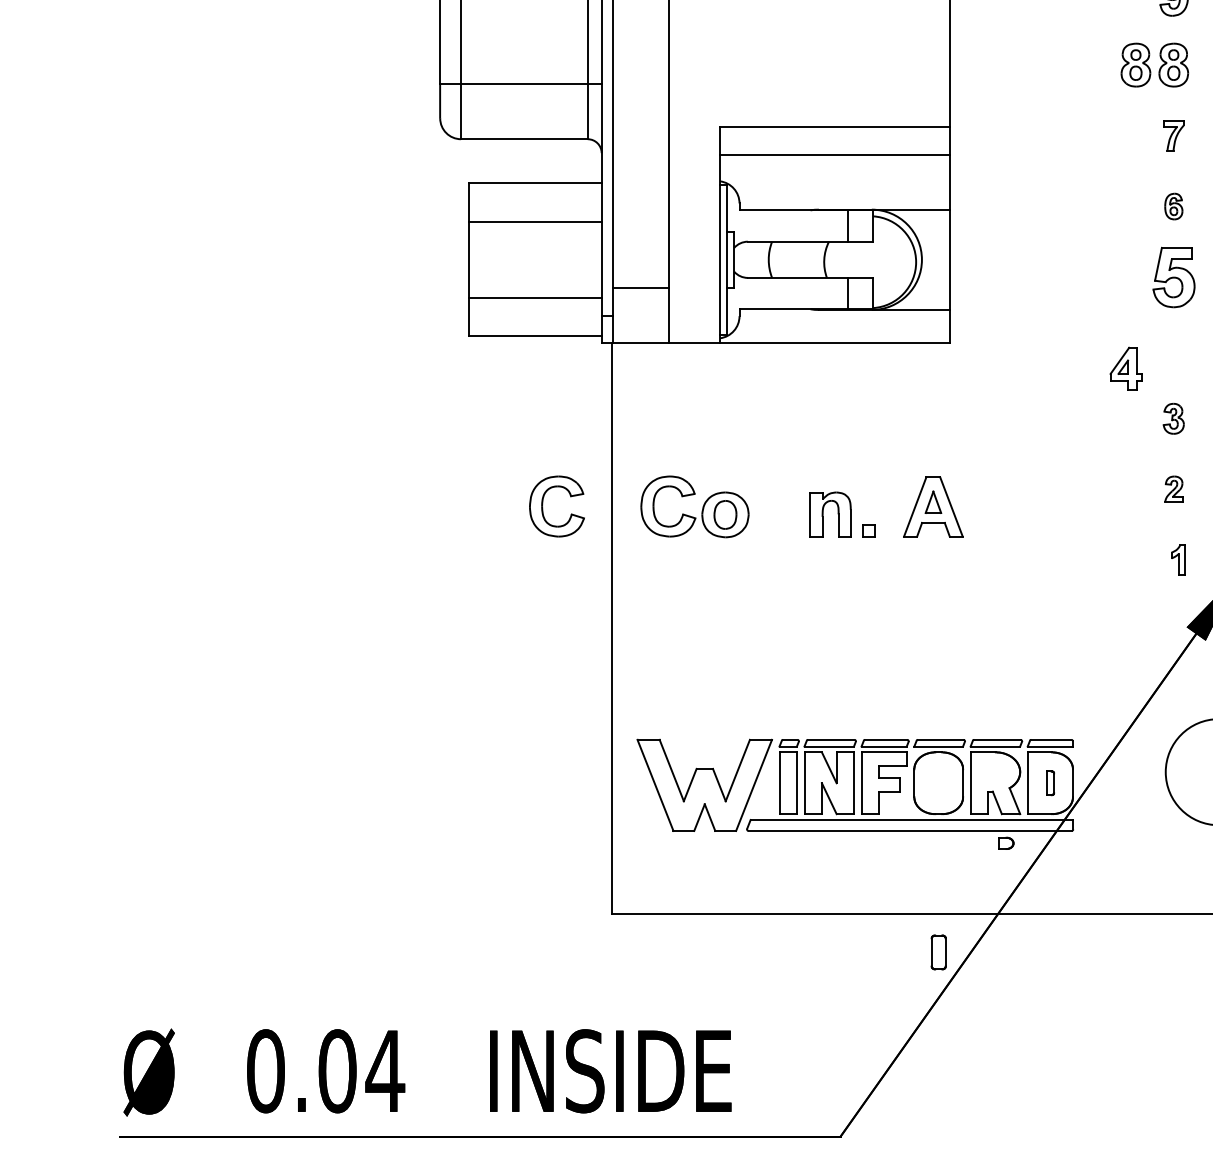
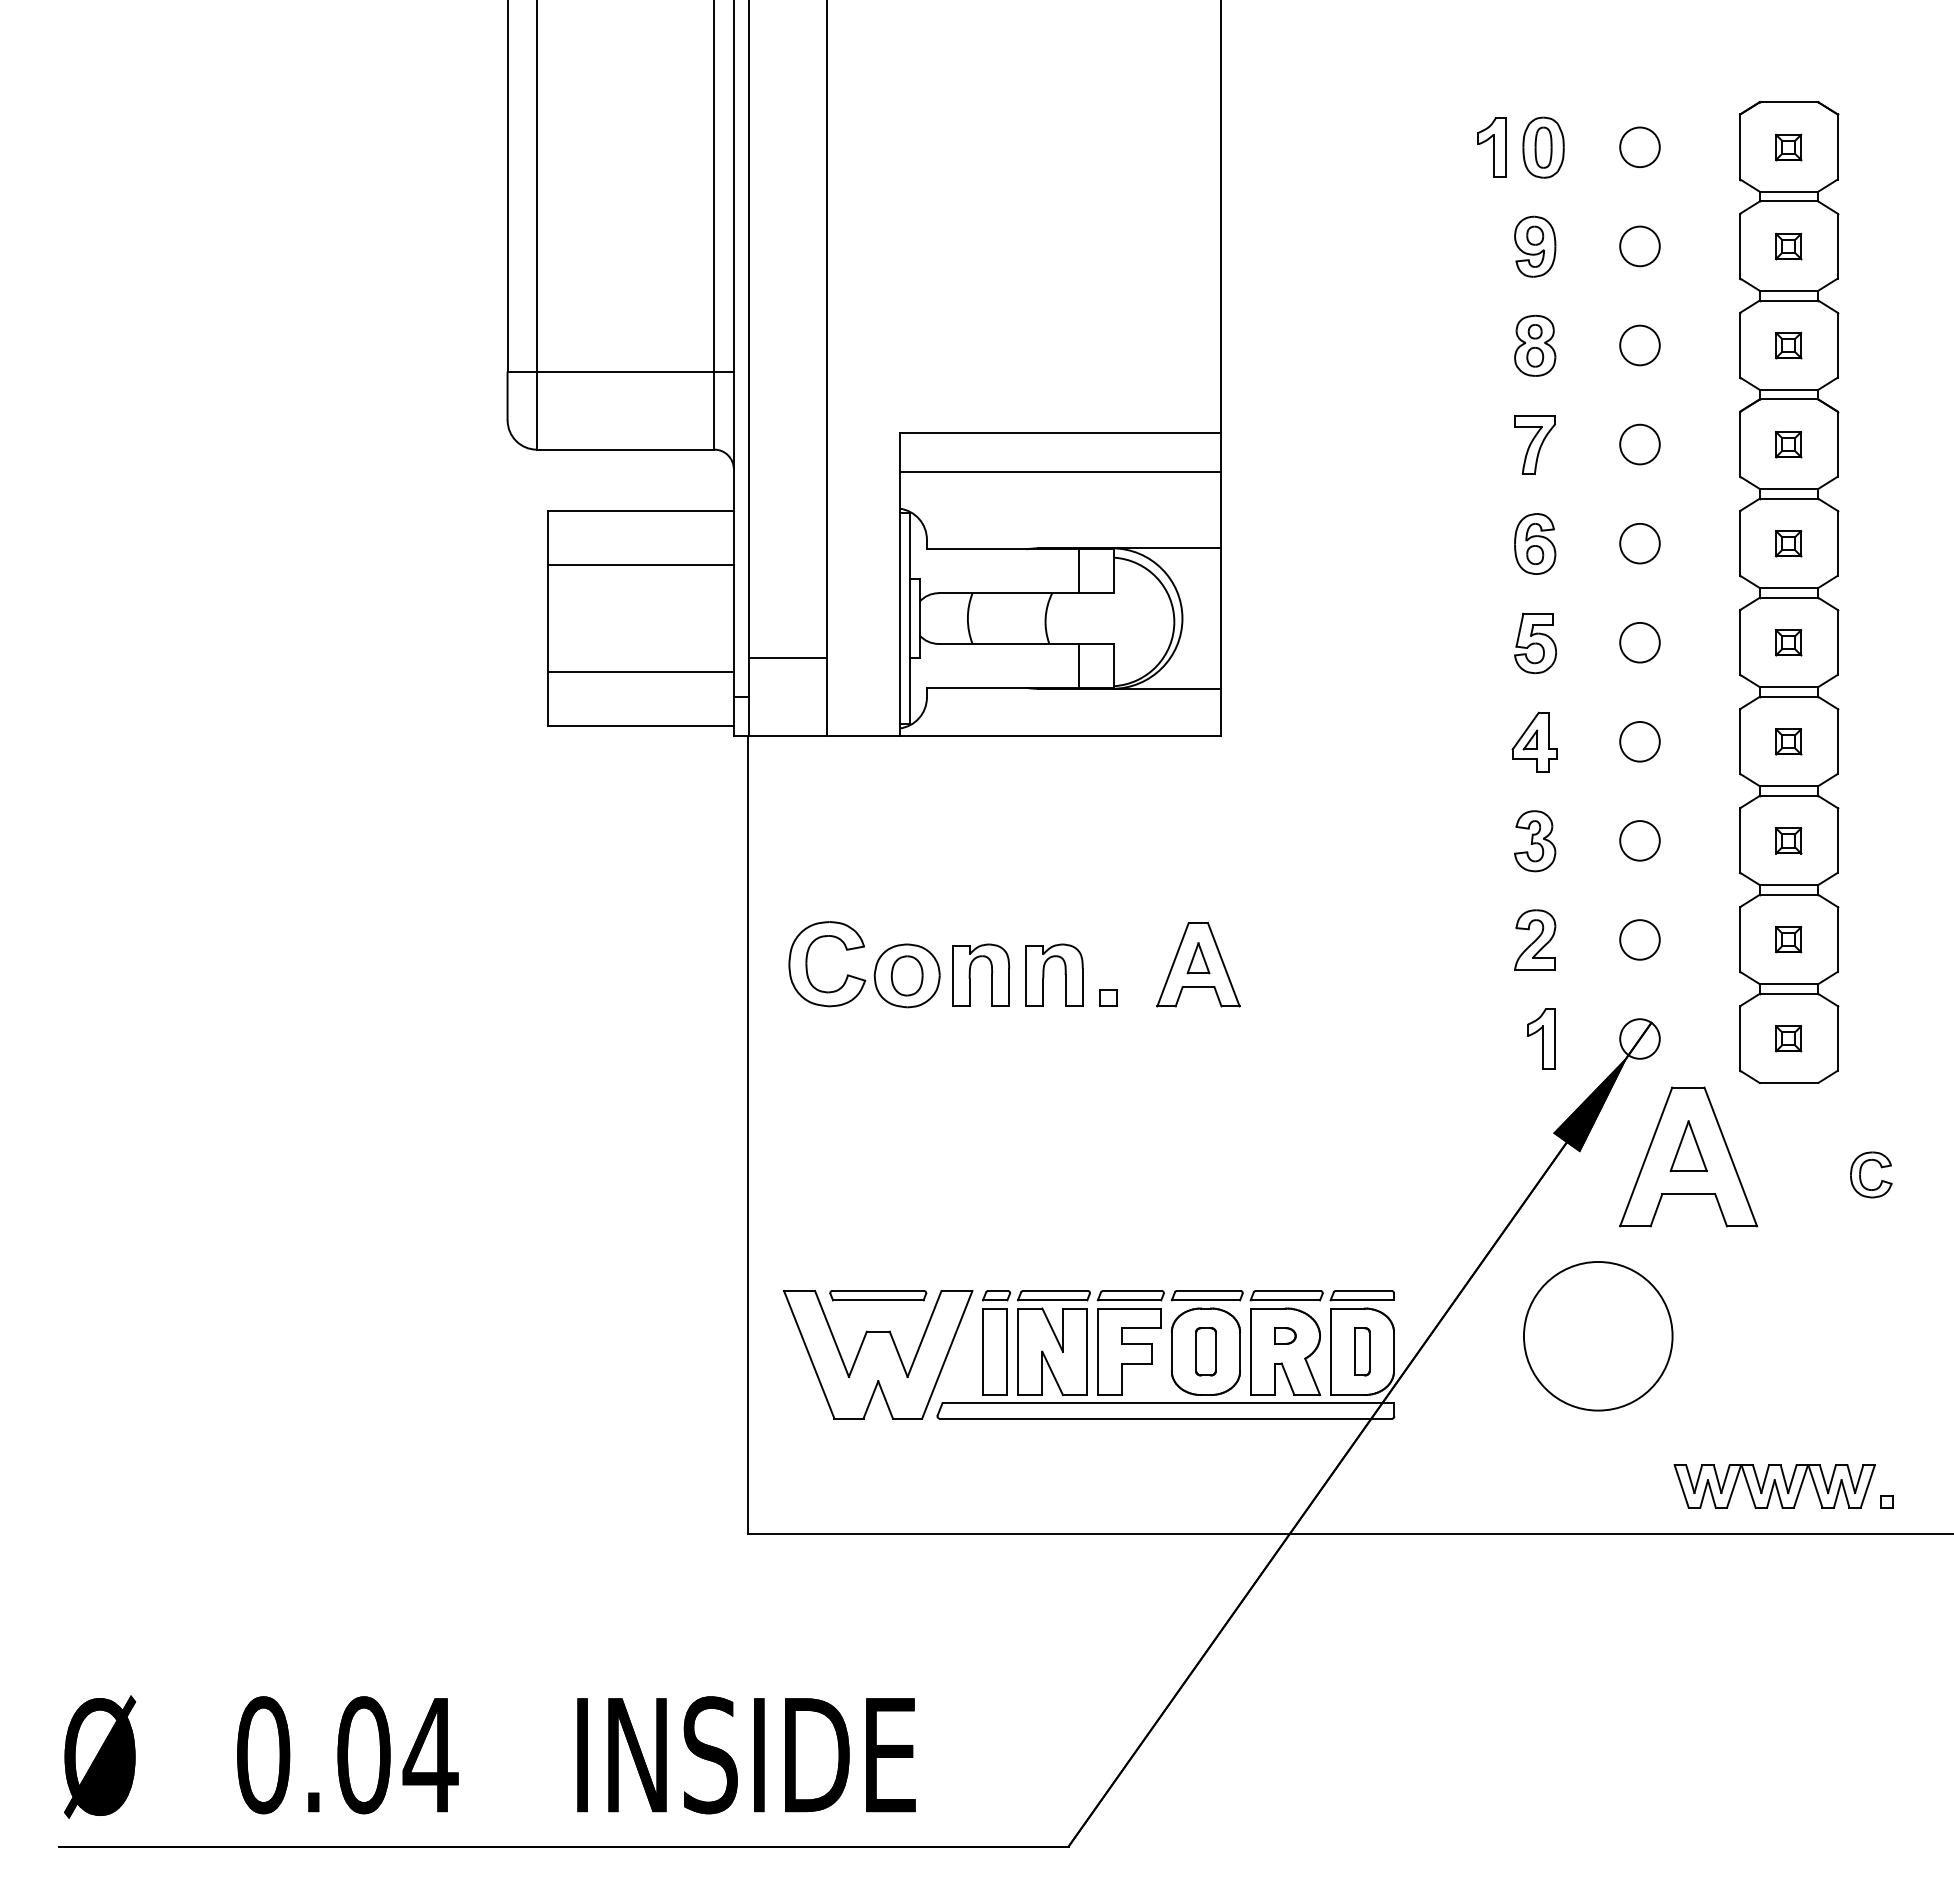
part: (1136, 64) -> (1482, 345), removed
part: (1173, 135) -> (1534, 444), size x1.43
part: (1173, 206) -> (1535, 543), size x1.67
part: (1173, 277) -> (1535, 643), size x0.71
part: (1126, 368) -> (1534, 741), moved
part: (1173, 418) -> (1535, 841), size x1.43
part: (1173, 488) -> (1535, 939), size x1.67
part: (542, 506) -> (651, 964), removed
part: (770, 513) -> (970, 974), added
part: (1178, 559) -> (1541, 1038), size x1.43
part: (704, 743) -> (878, 1295), added
part: (1050, 783) -> (1362, 1351), size x1.43
part: (1006, 843) -> (1285, 1335), moved
part: (938, 952) -> (1205, 1351), moved

